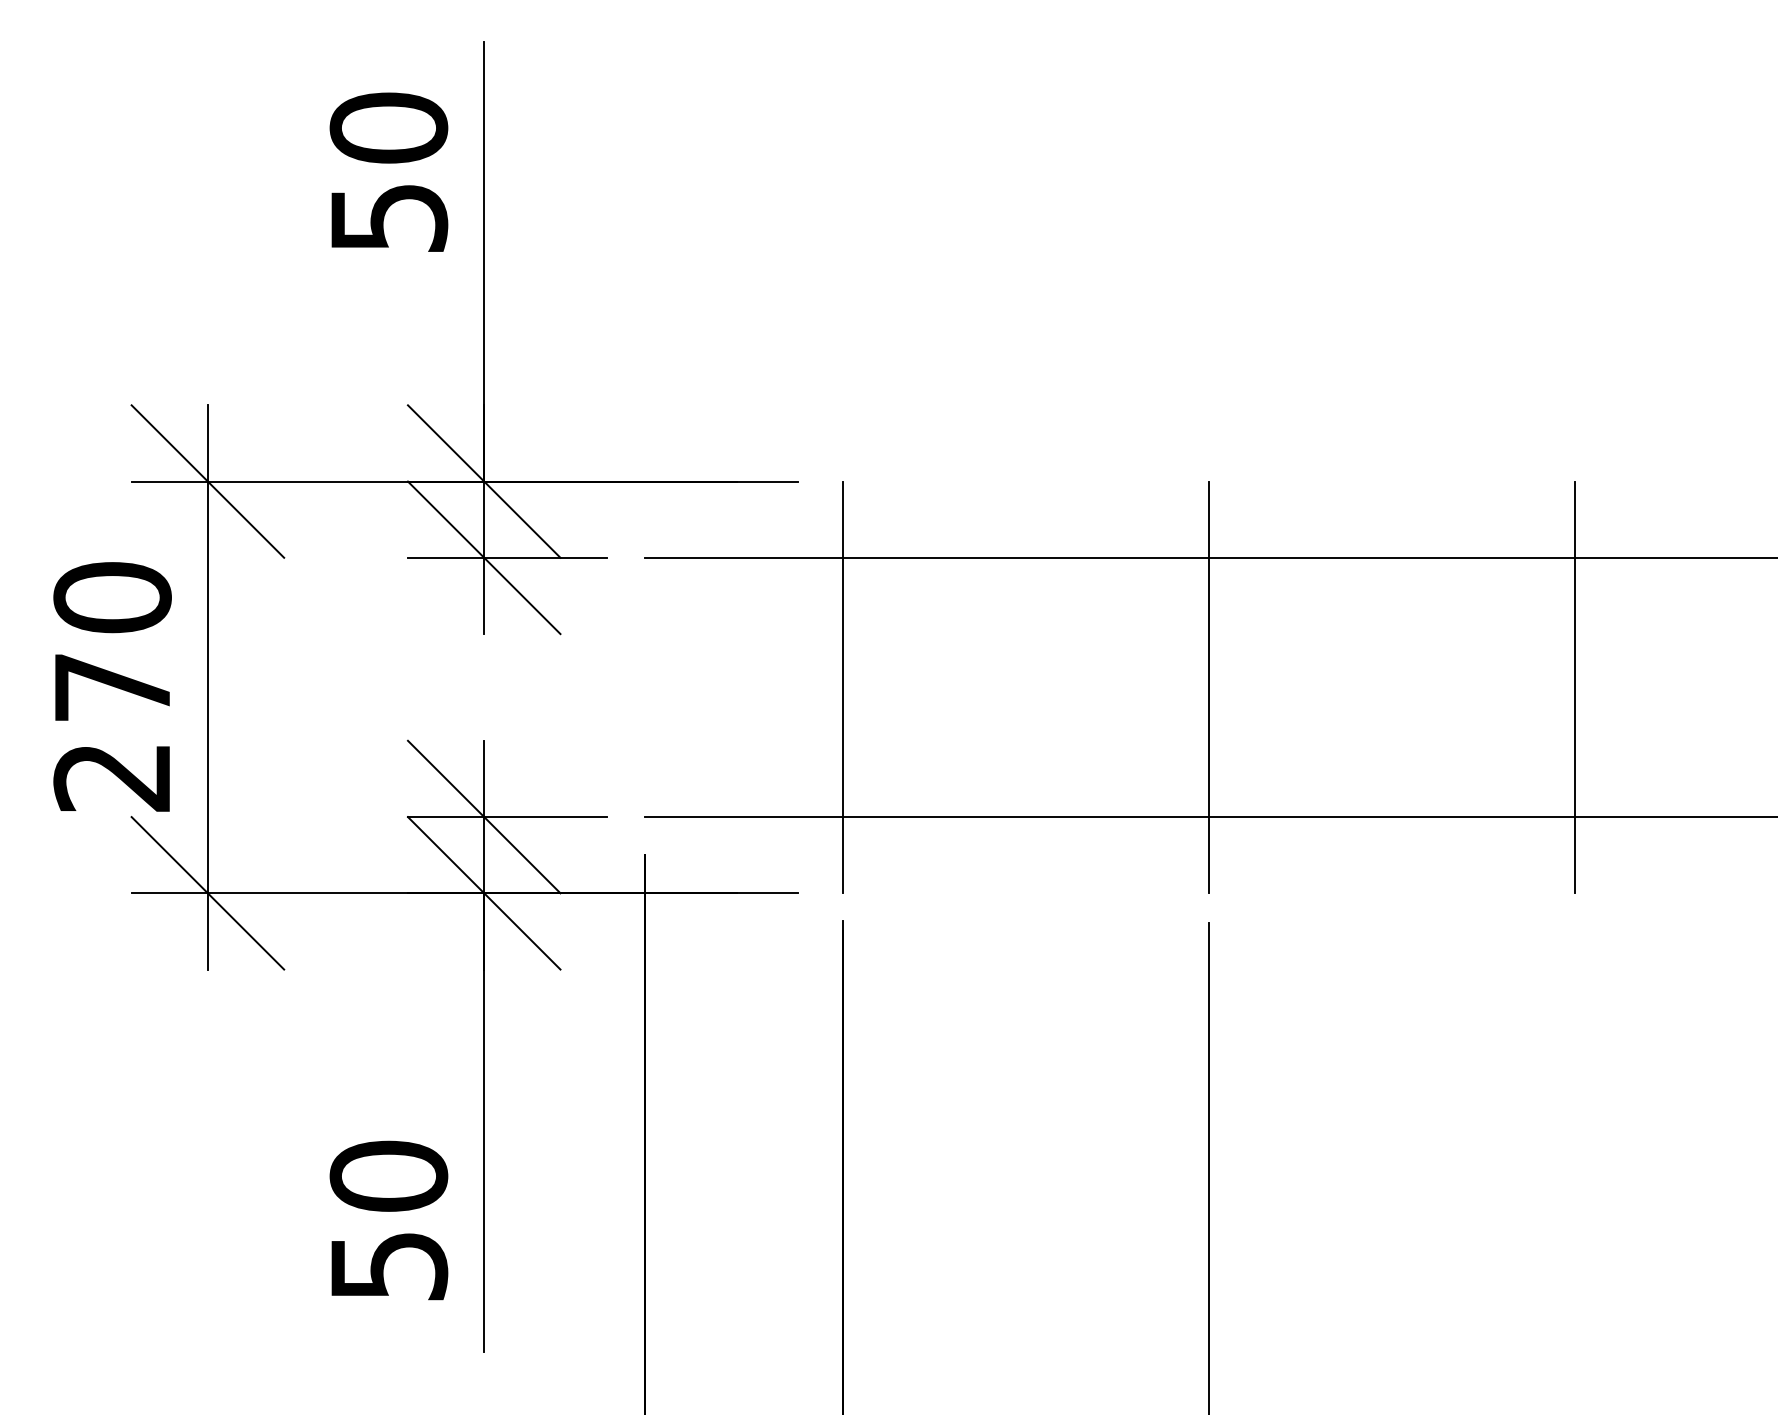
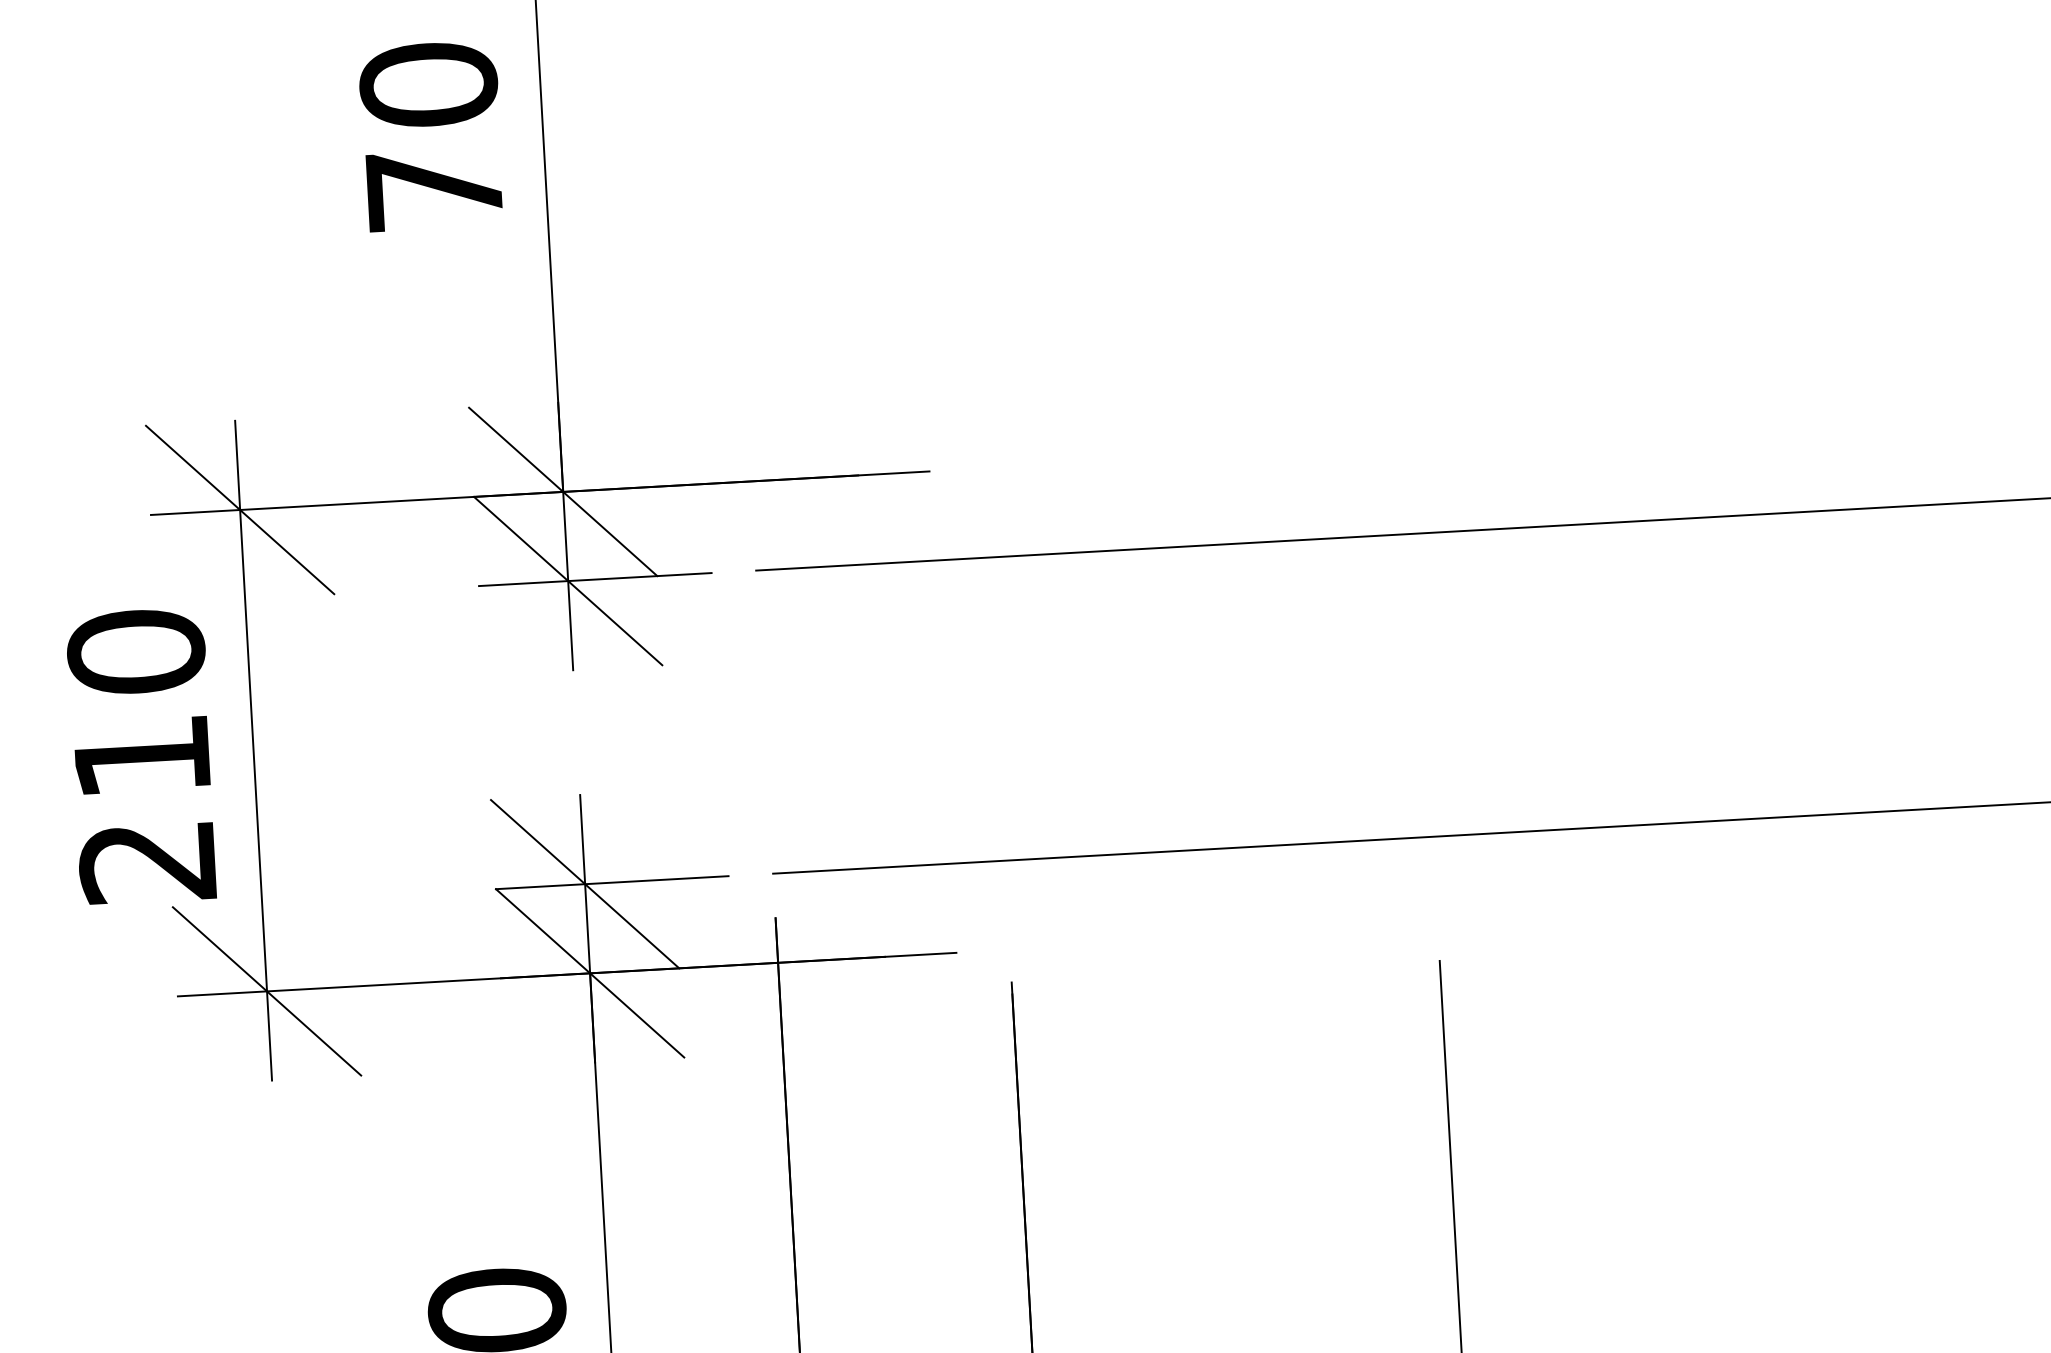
text: (389, 218) -> (435, 190), 50 -> 70
text: (112, 687) -> (142, 757), 270 -> 210
line: (843, 687) -> (996, 709), removed
line: (1209, 687) -> (1424, 685), removed
line: (1575, 687) -> (1852, 661), removed

